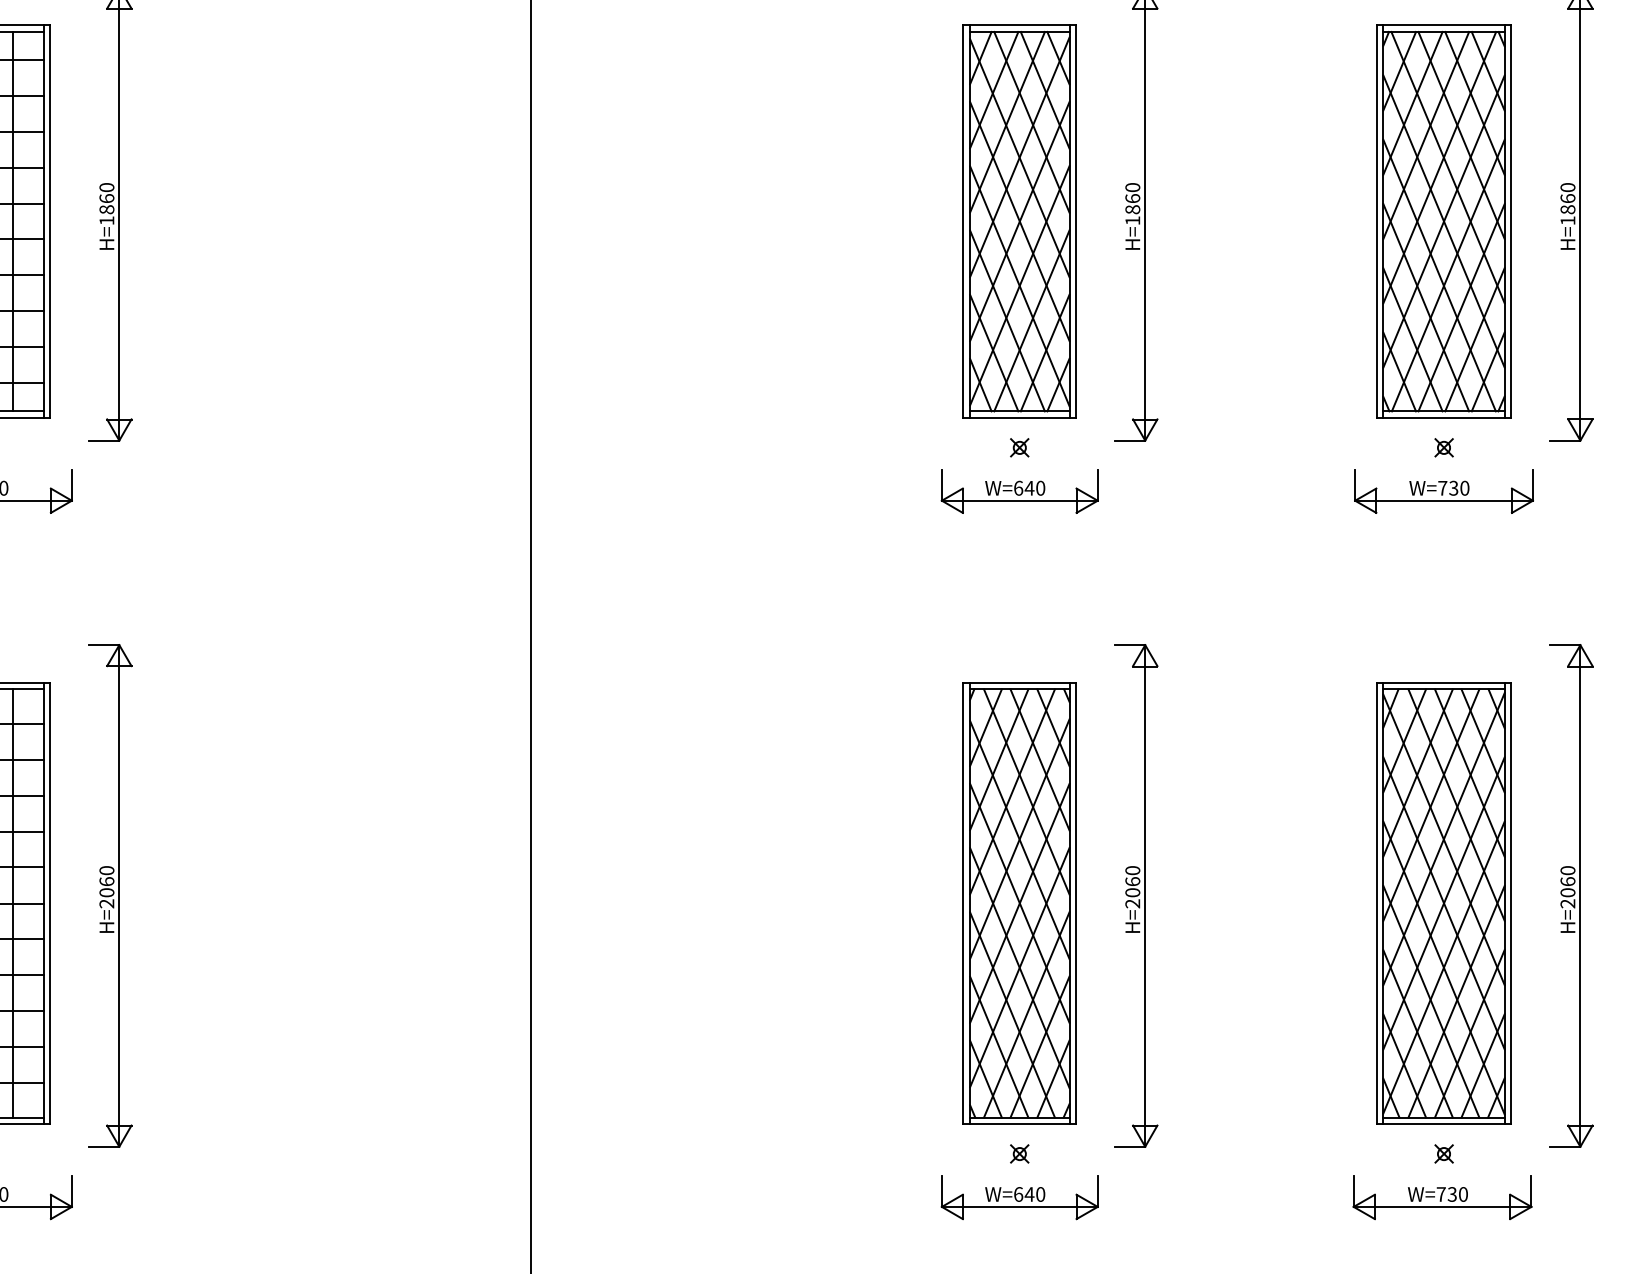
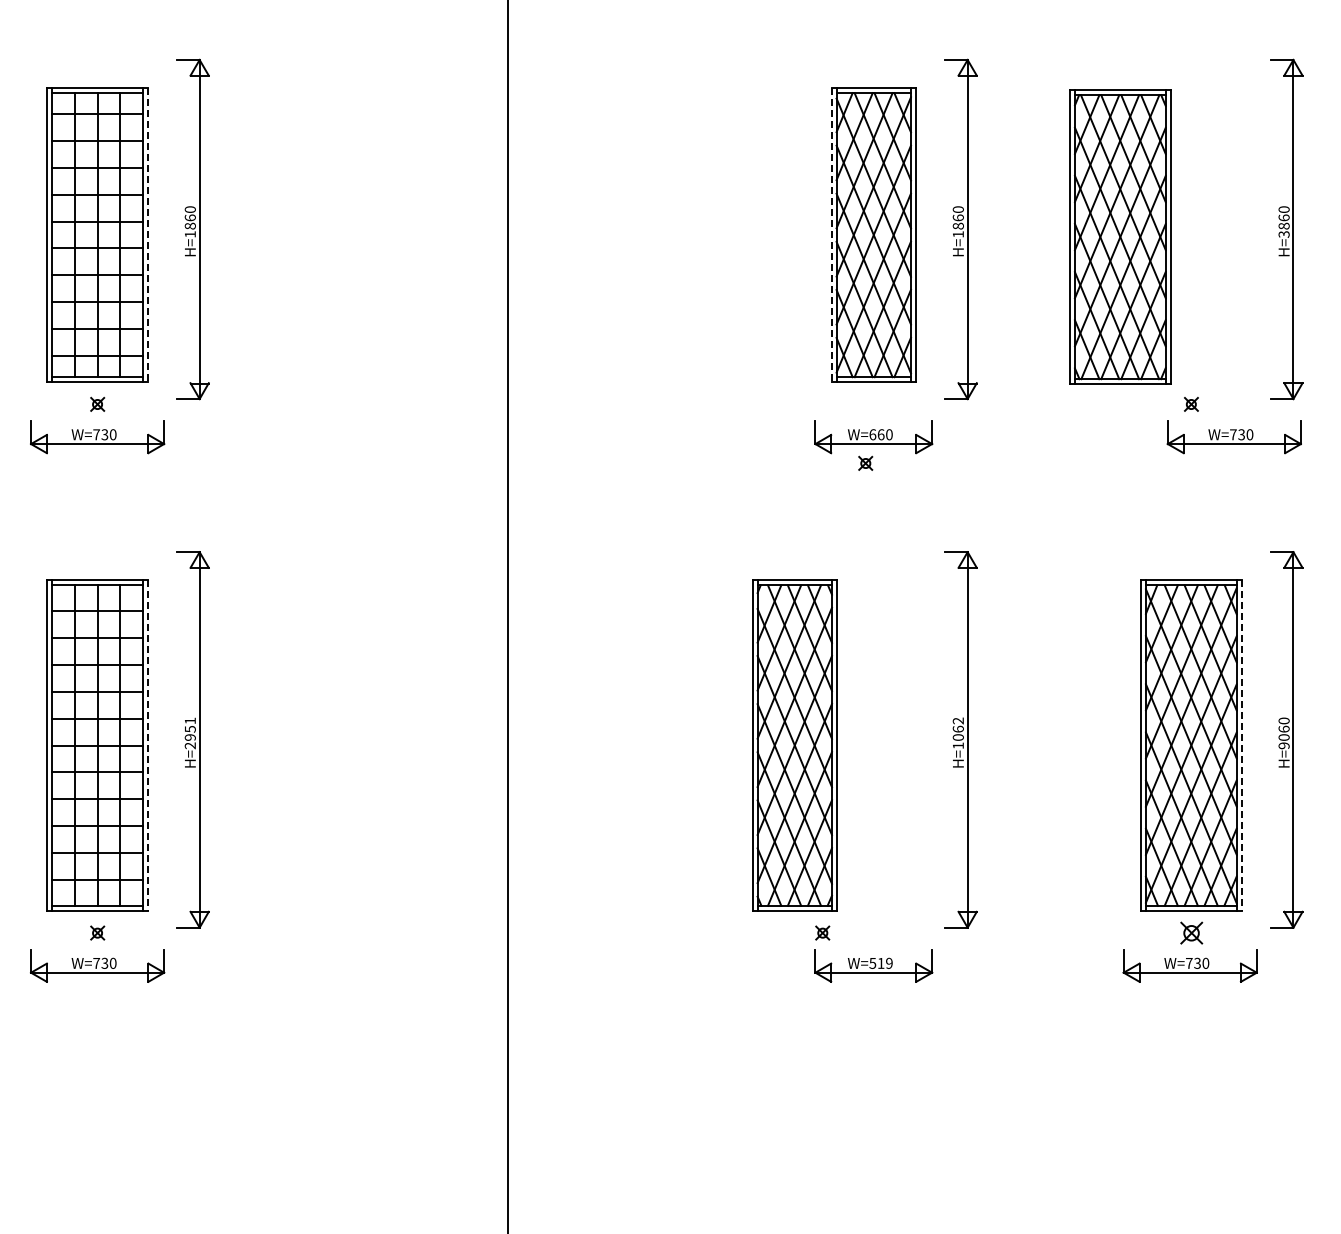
part: (1444, 220) -> (1120, 236), moved
text: (1567, 220) -> (1283, 234), H=1860 -> H=3860
line: (50, 222) -> (148, 235), solid -> dashed
line: (963, 222) -> (831, 235), solid -> dashed
part: (1019, 446) -> (865, 462), moved
text: (1028, 487) -> (880, 434), W=640 -> W=660
part: (1442, 491) -> (1233, 437), moved
text: (105, 880) -> (189, 728), H=2060 -> H=2951
text: (1131, 887) -> (957, 733), H=2060 -> H=1062
part: (1019, 903) -> (794, 745), moved
text: (1568, 903) -> (1284, 745), H=2060 -> H=9060
line: (50, 904) -> (148, 746), solid -> dashed
line: (1511, 904) -> (1241, 746), solid -> dashed
part: (1019, 1153) -> (822, 932), moved
part: (1442, 1153) -> (1190, 932), size x1.6
text: (1028, 1193) -> (880, 962), W=640 -> W=519

